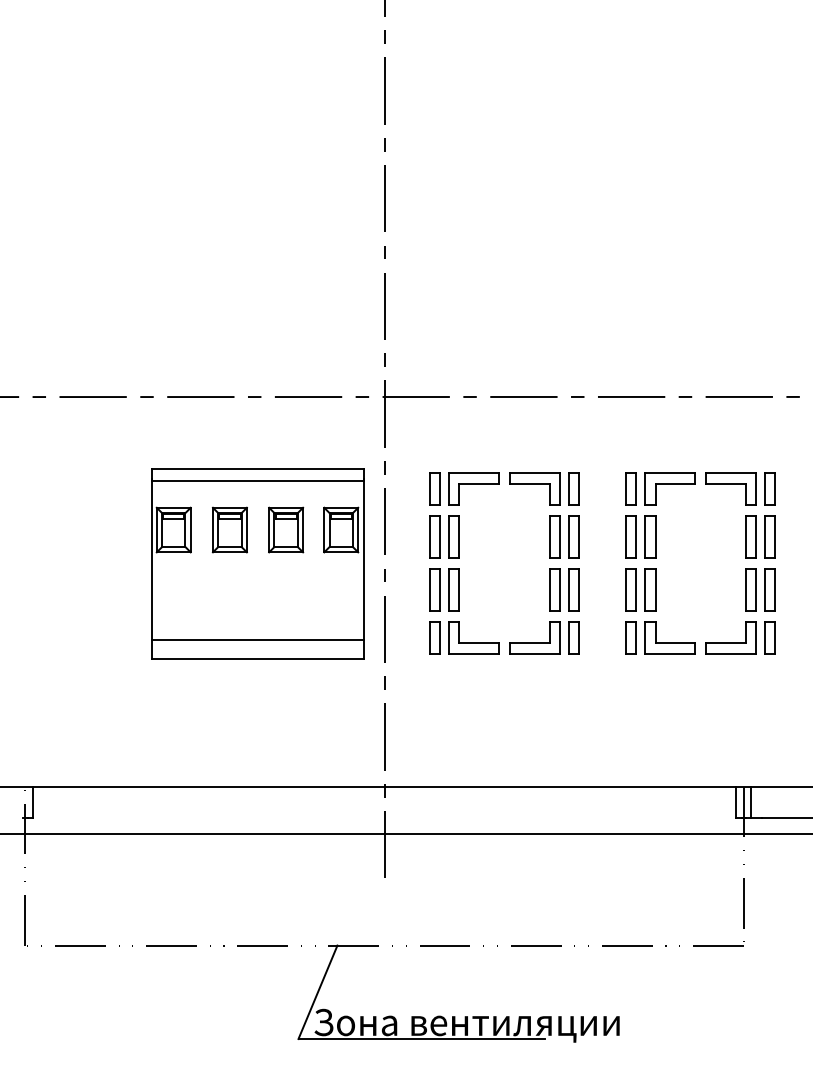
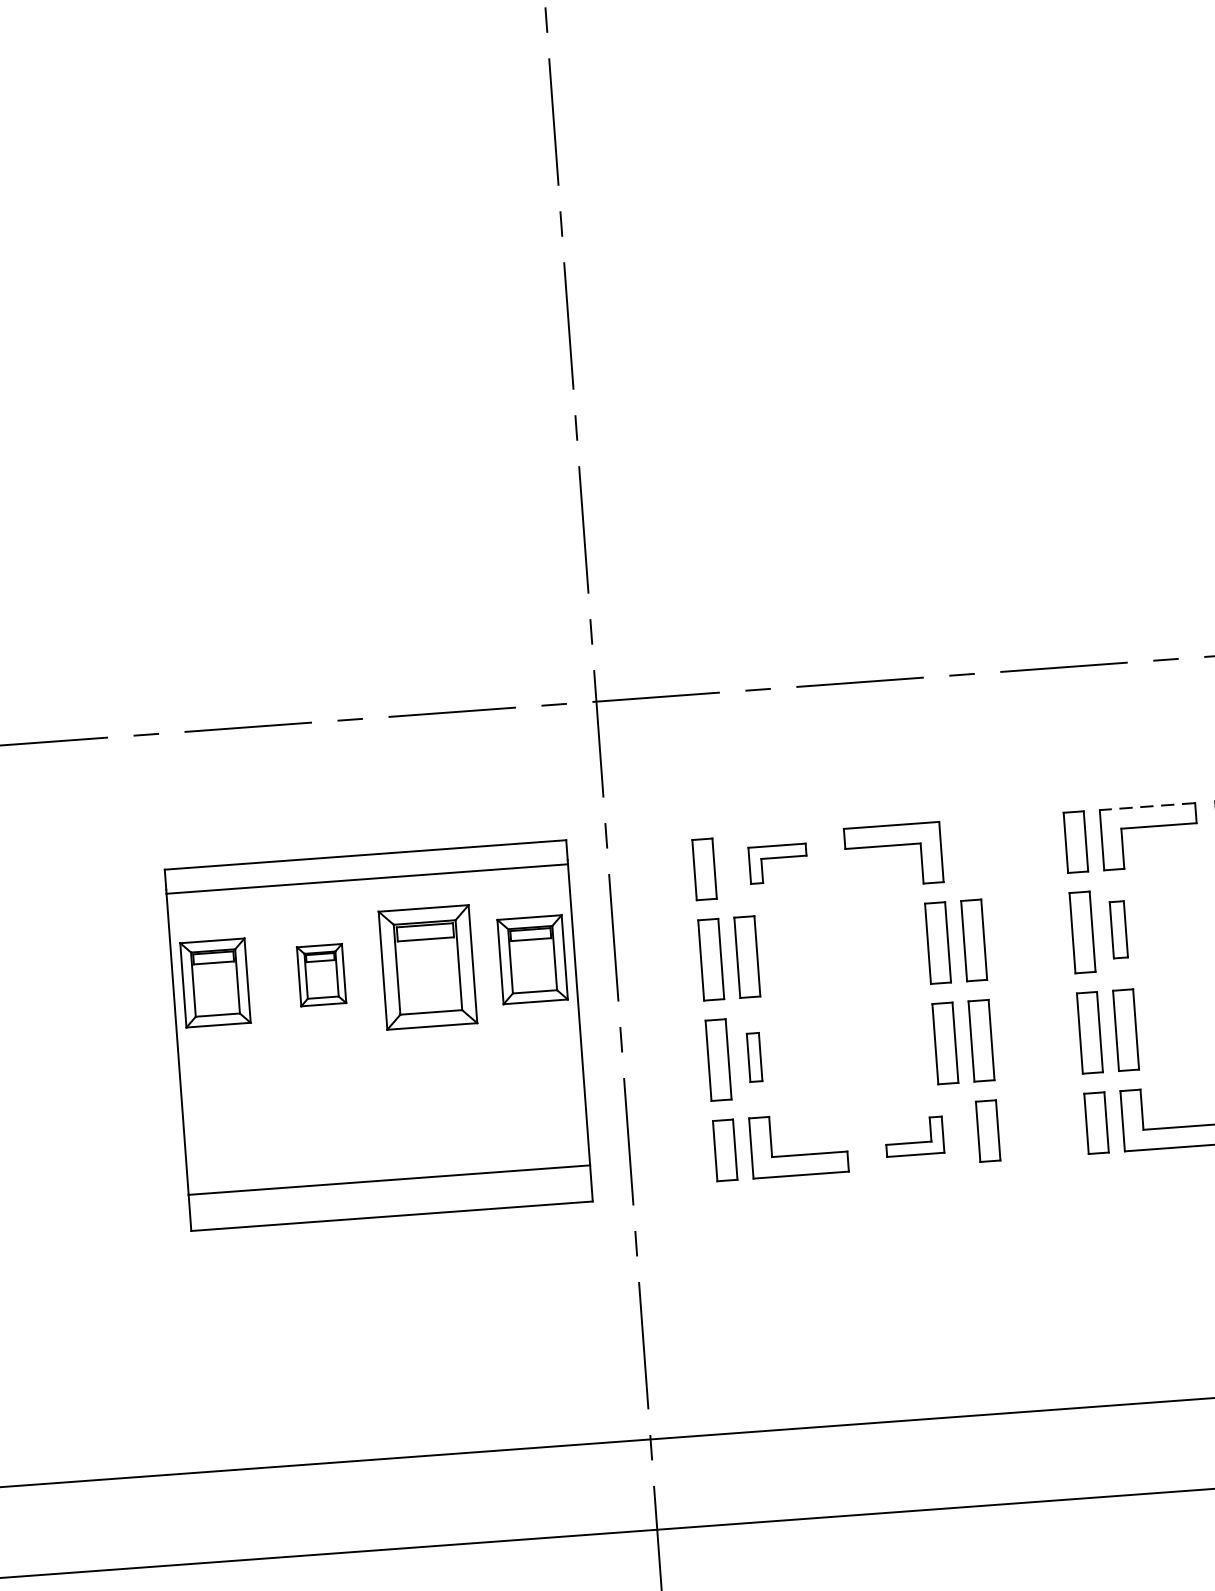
line: (669, 473) -> (1146, 806), solid -> dashed
part: (473, 488) -> (777, 862), size x0.6
part: (573, 488) -> (966, 848), removed
part: (229, 529) -> (320, 974), size x0.7
part: (286, 529) -> (428, 966), size x1.4
part: (650, 536) -> (1119, 928), size x0.7
part: (453, 589) -> (753, 1056), size x0.6
part: (534, 637) -> (913, 1136), size x0.6

